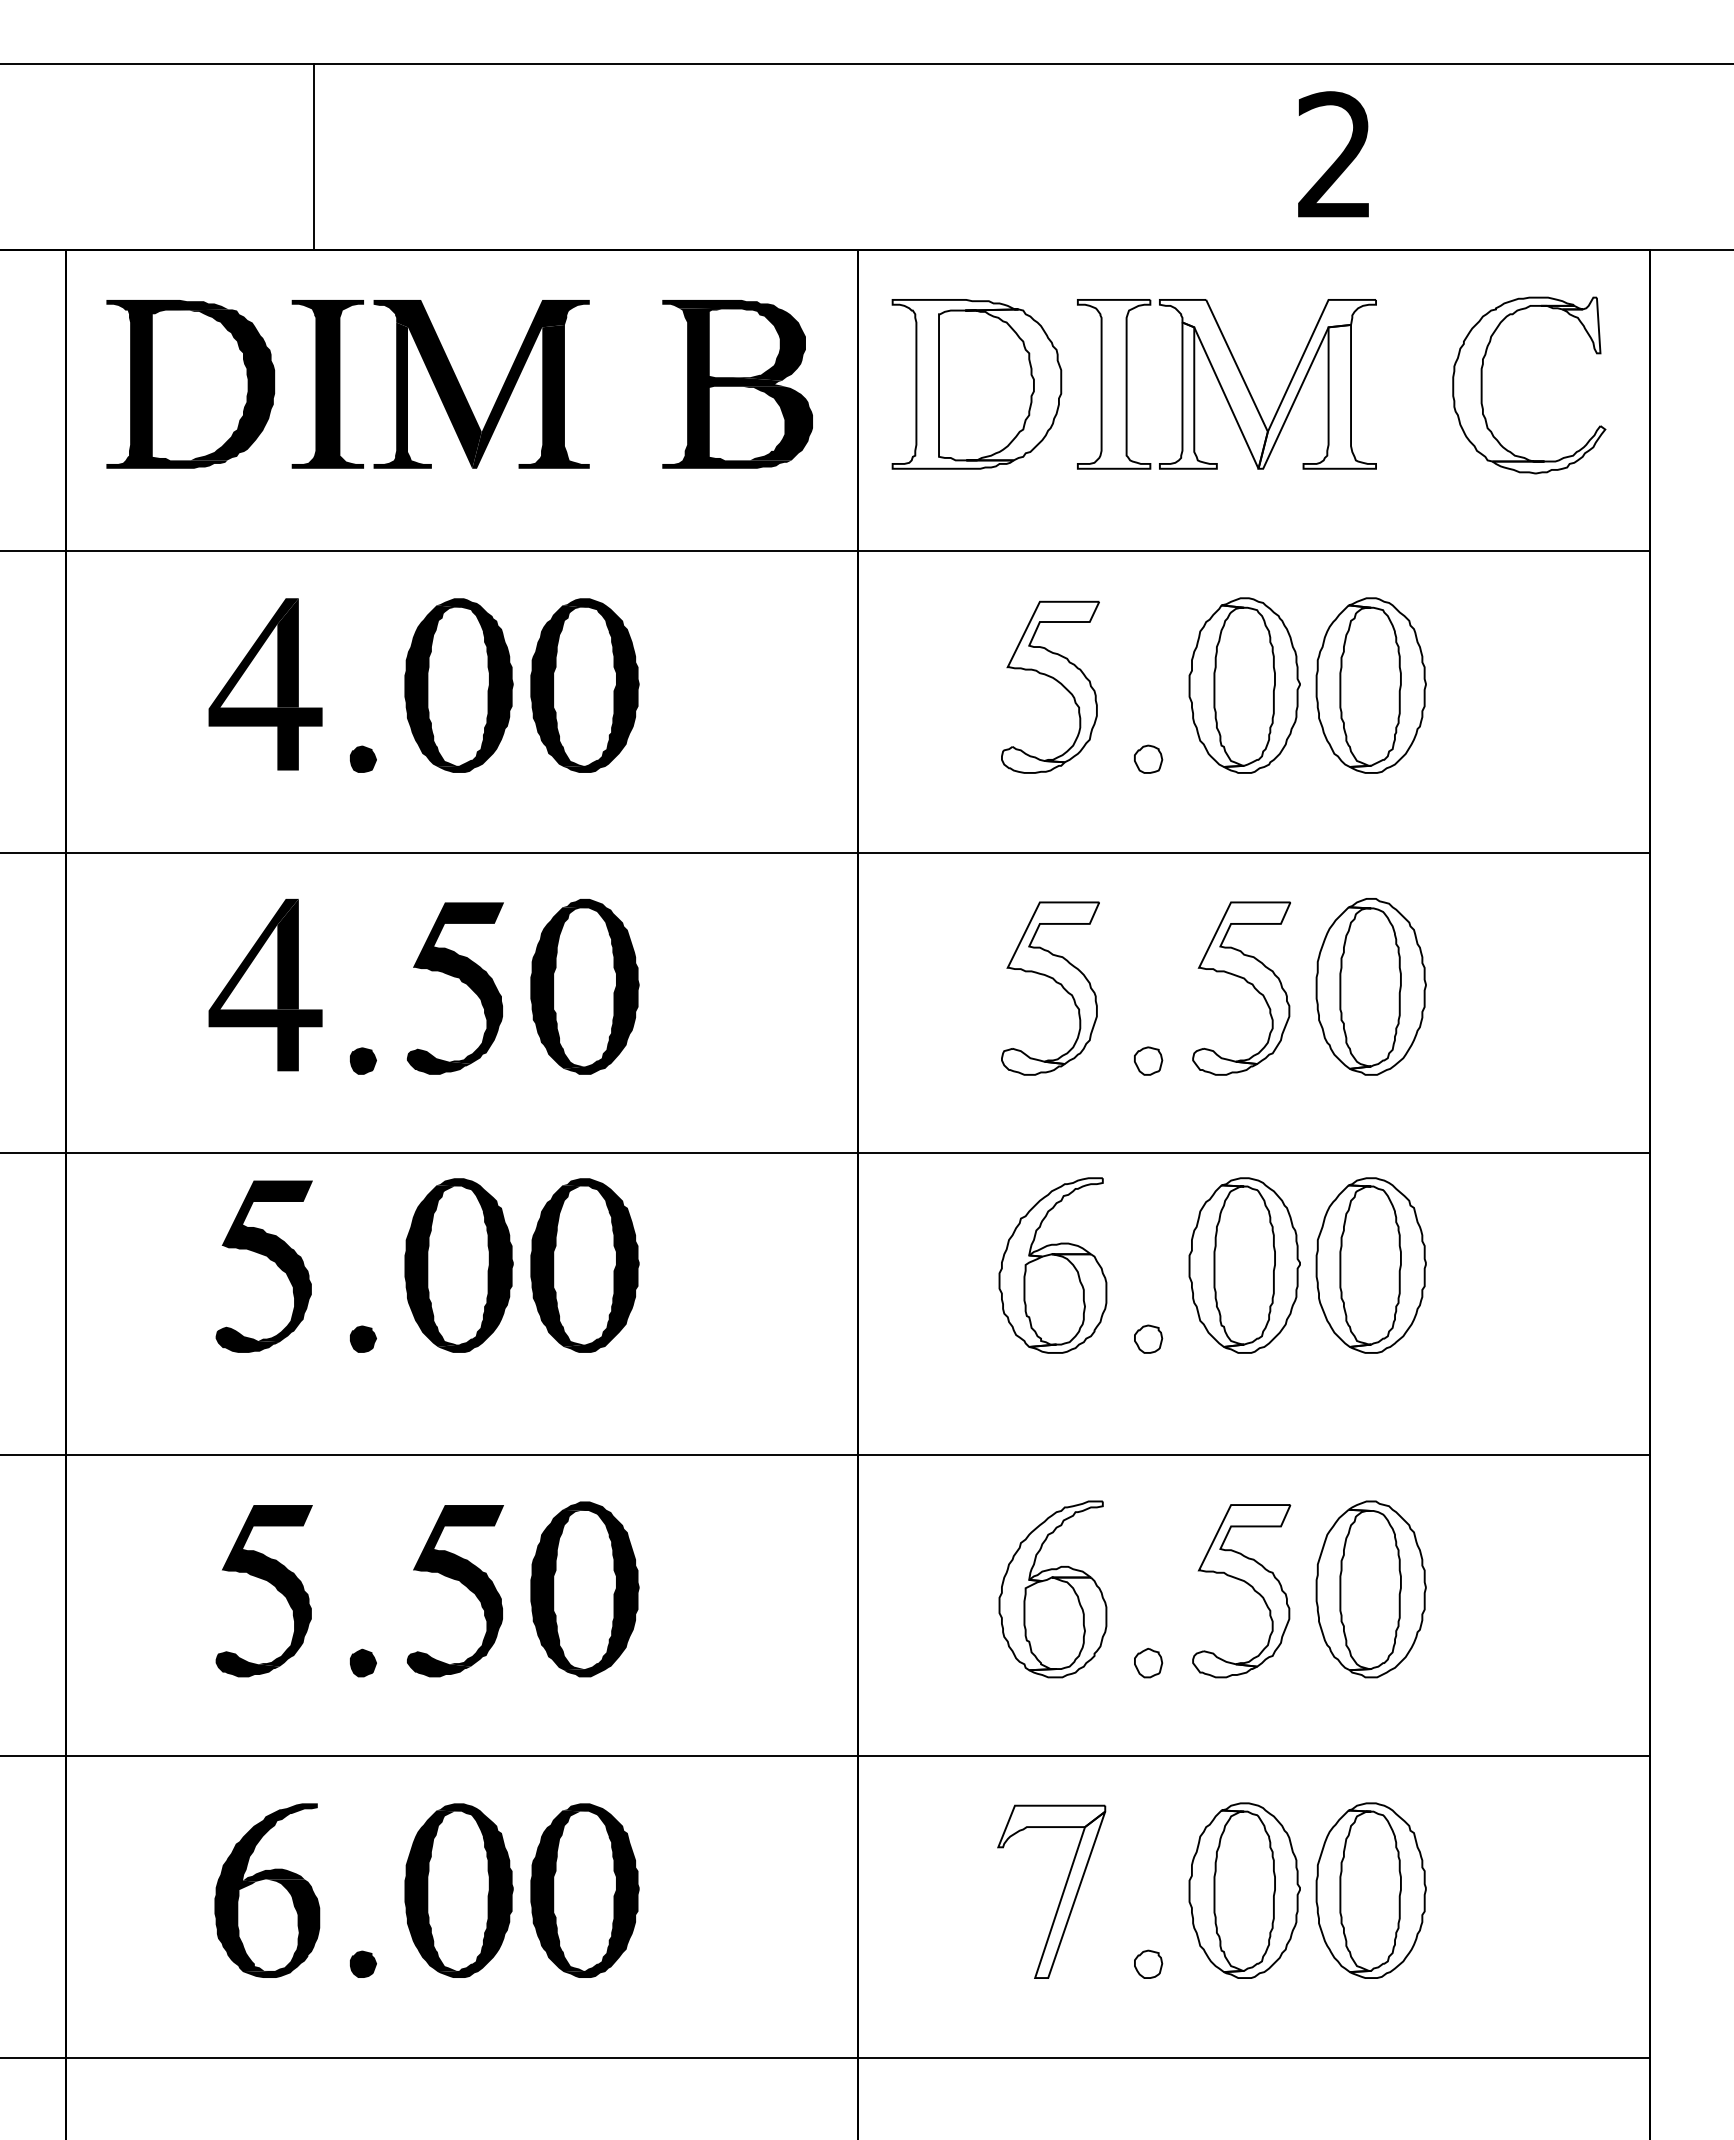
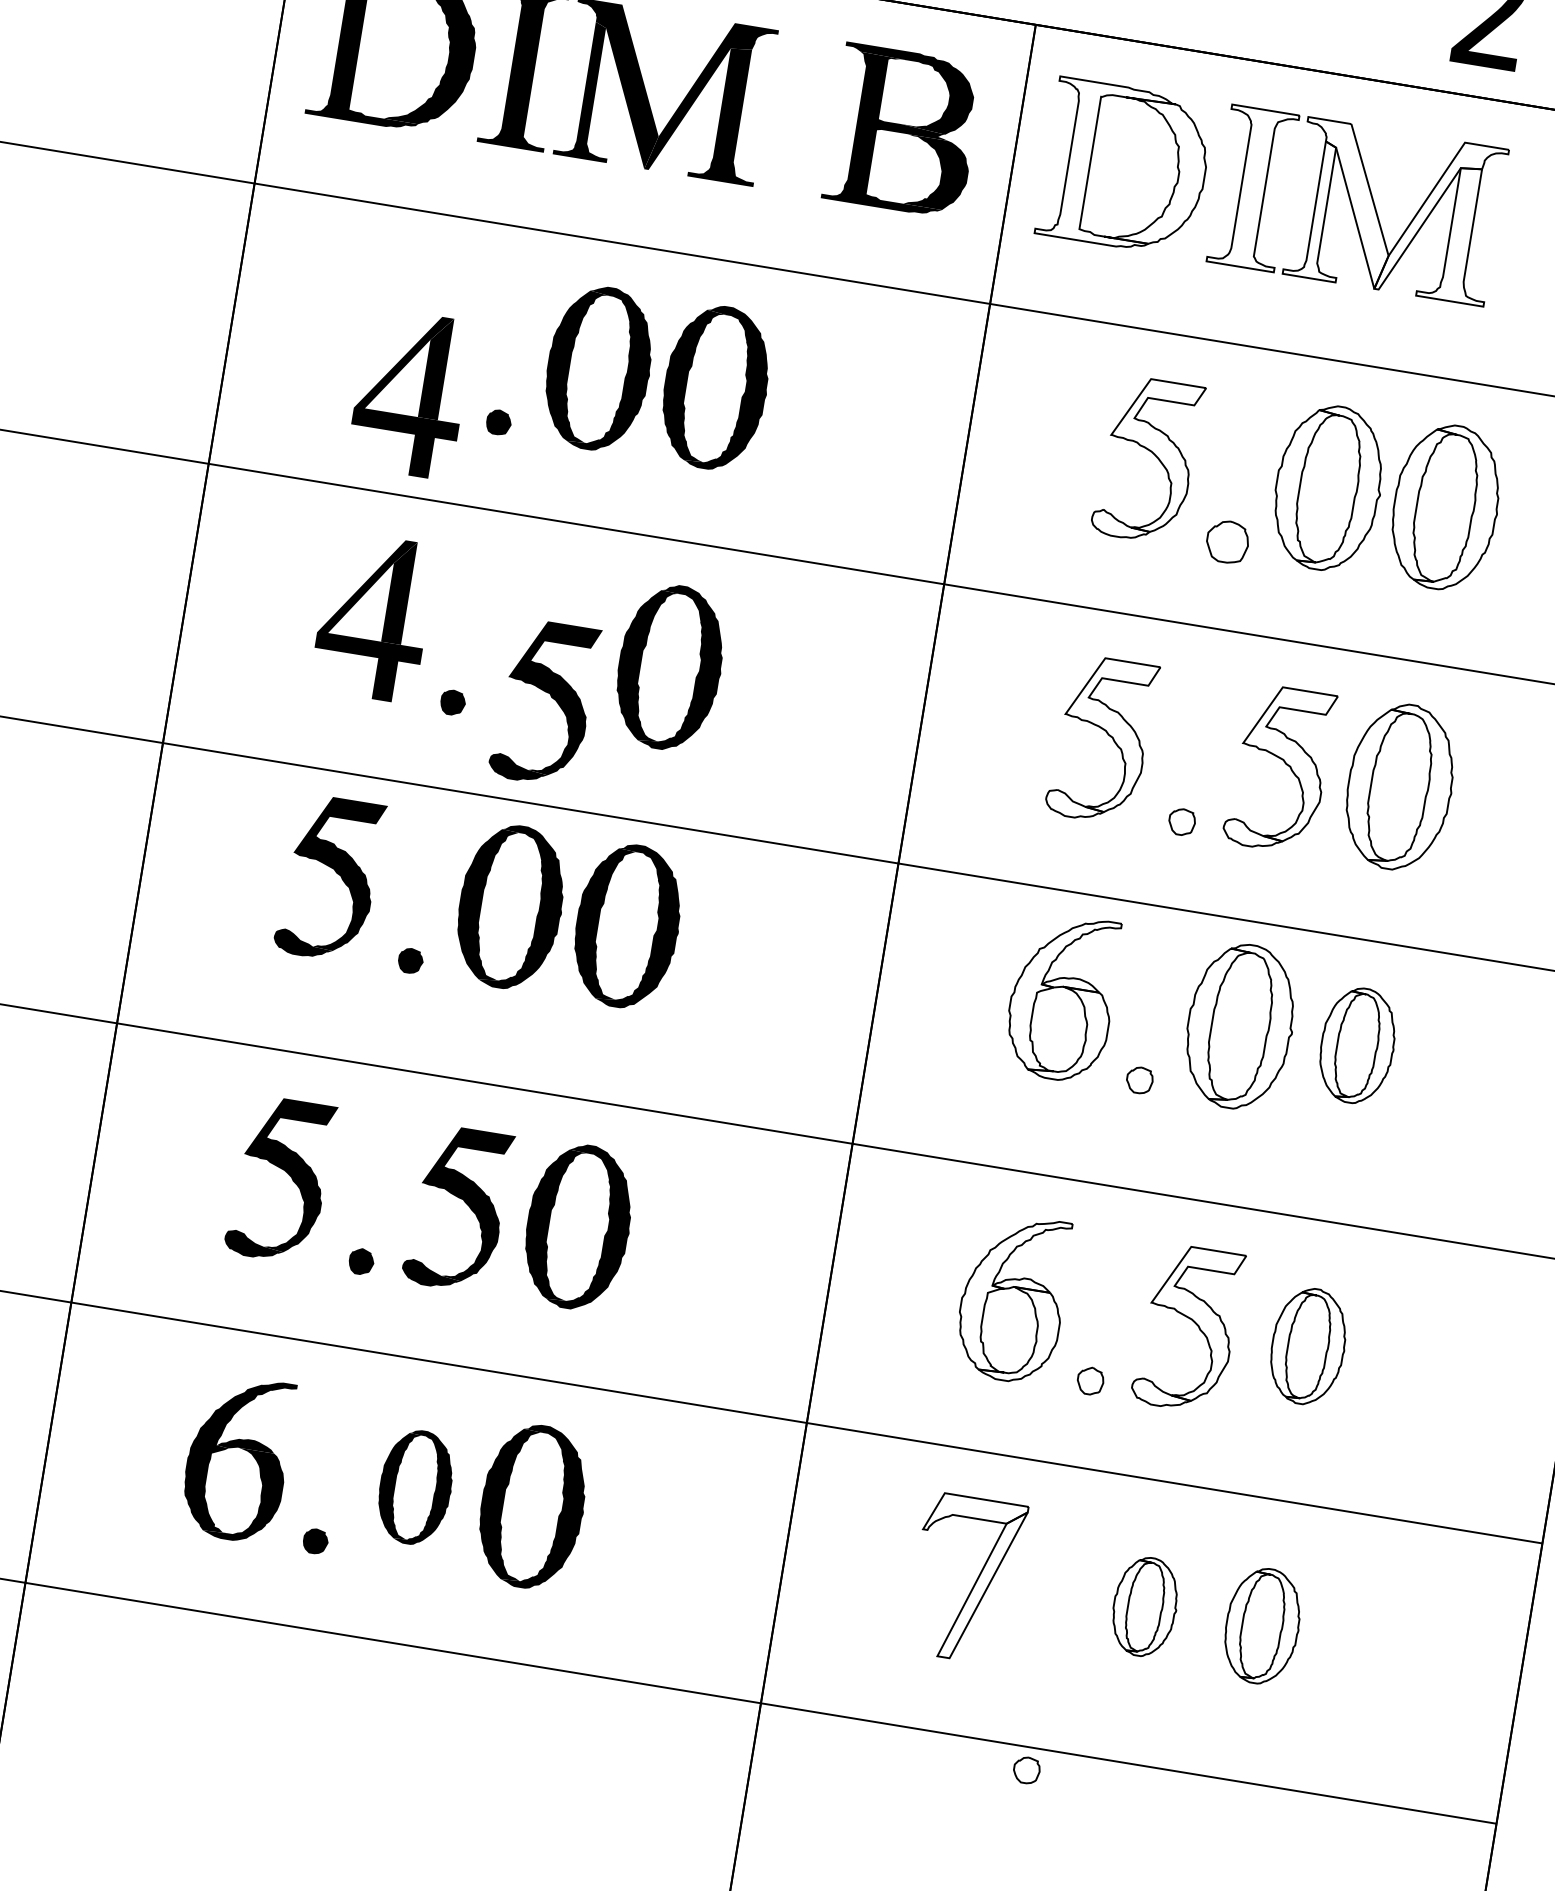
part: (265, 684) -> (410, 393), moved
part: (1148, 758) -> (1228, 541), size x1.6
part: (461, 981) -> (551, 697), moved
part: (1370, 1265) -> (1357, 1045), size x0.7
part: (1370, 1589) -> (1307, 1346), size x0.7
part: (458, 1890) -> (415, 1487), size x0.7
part: (1244, 1890) -> (1145, 1606), size x0.6
part: (1370, 1890) -> (1262, 1625), size x0.7
part: (1148, 1963) -> (1026, 1769), moved

